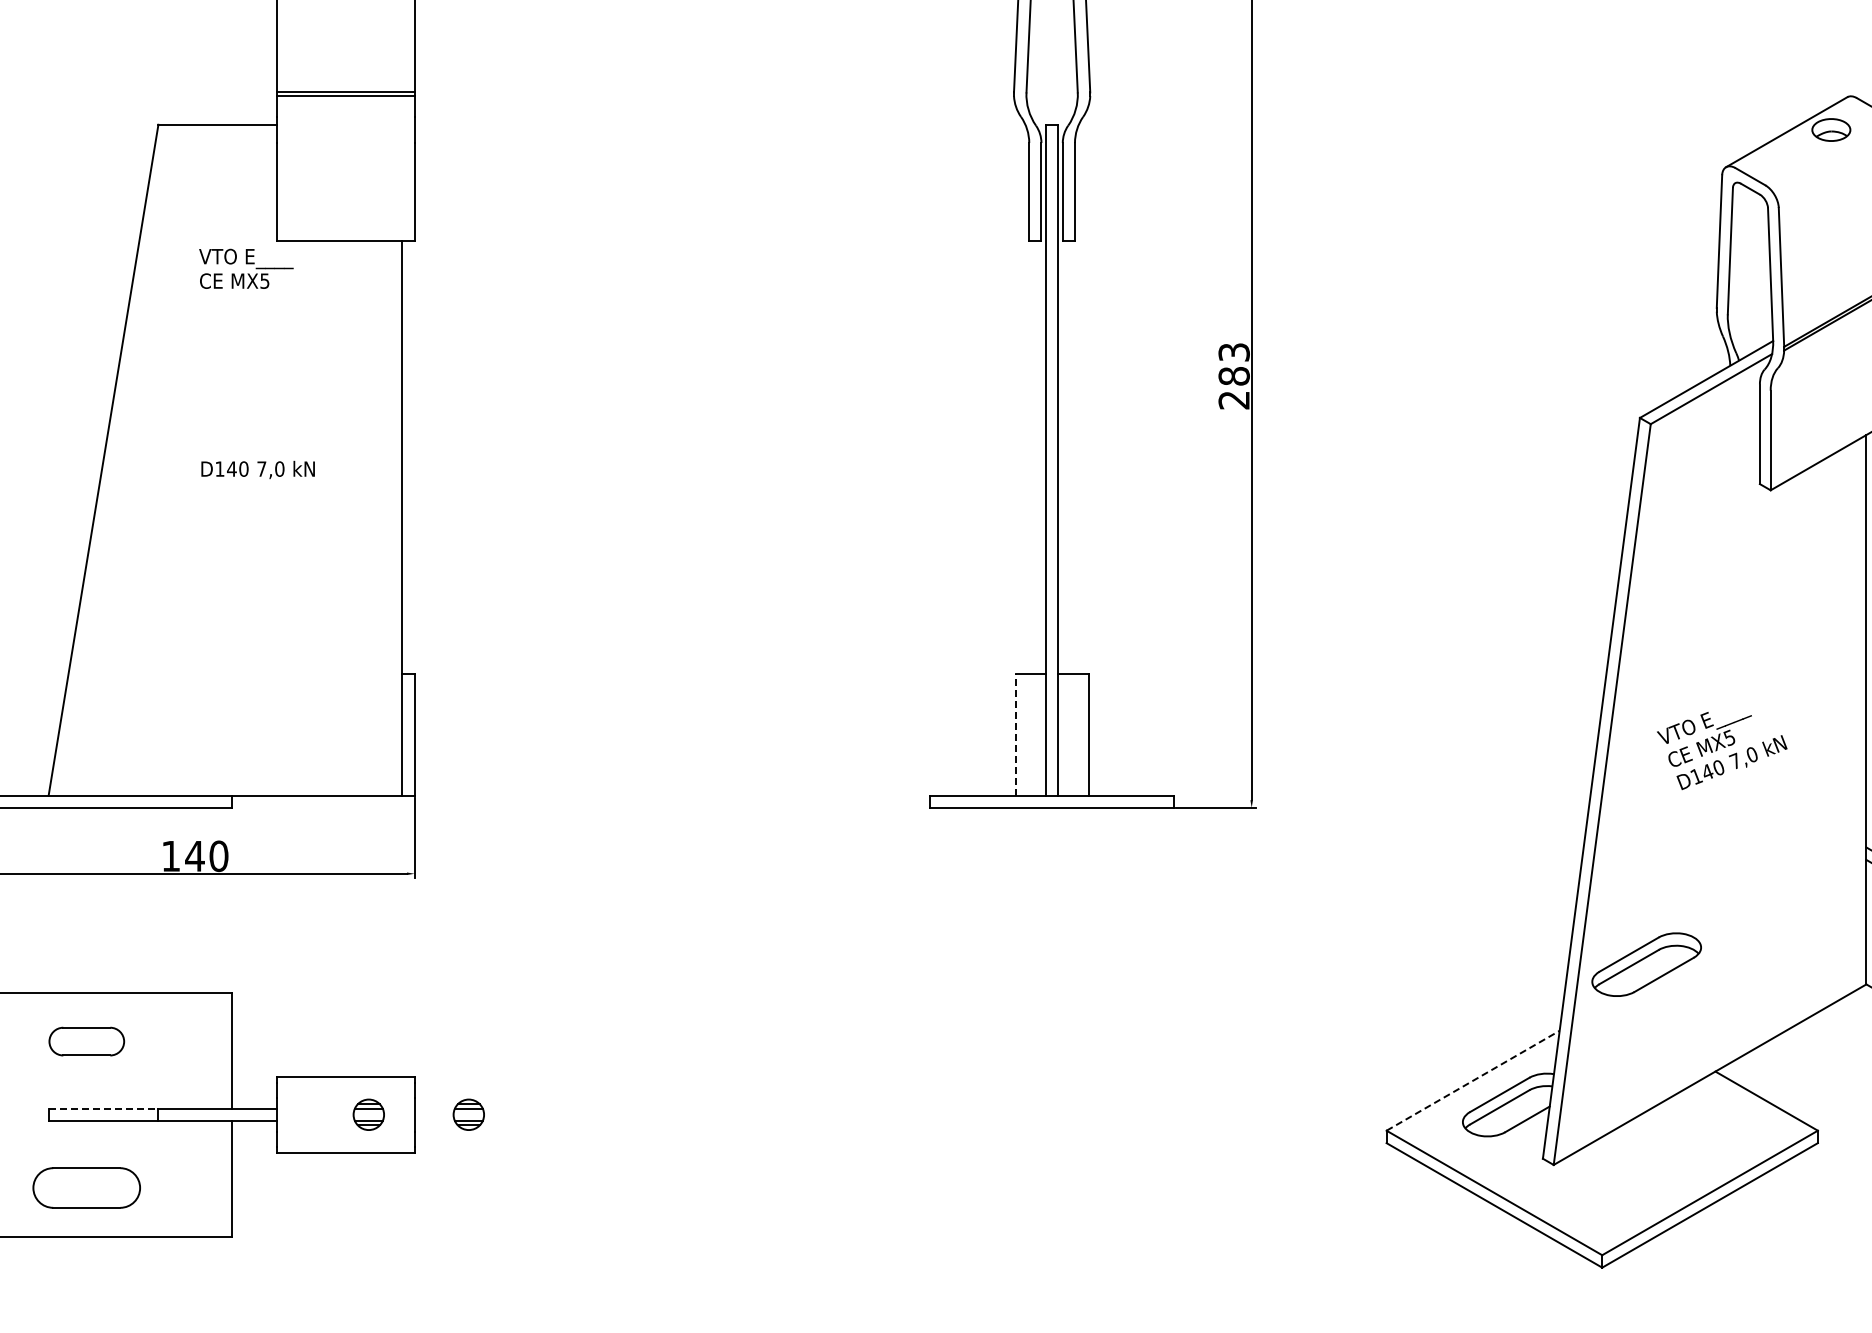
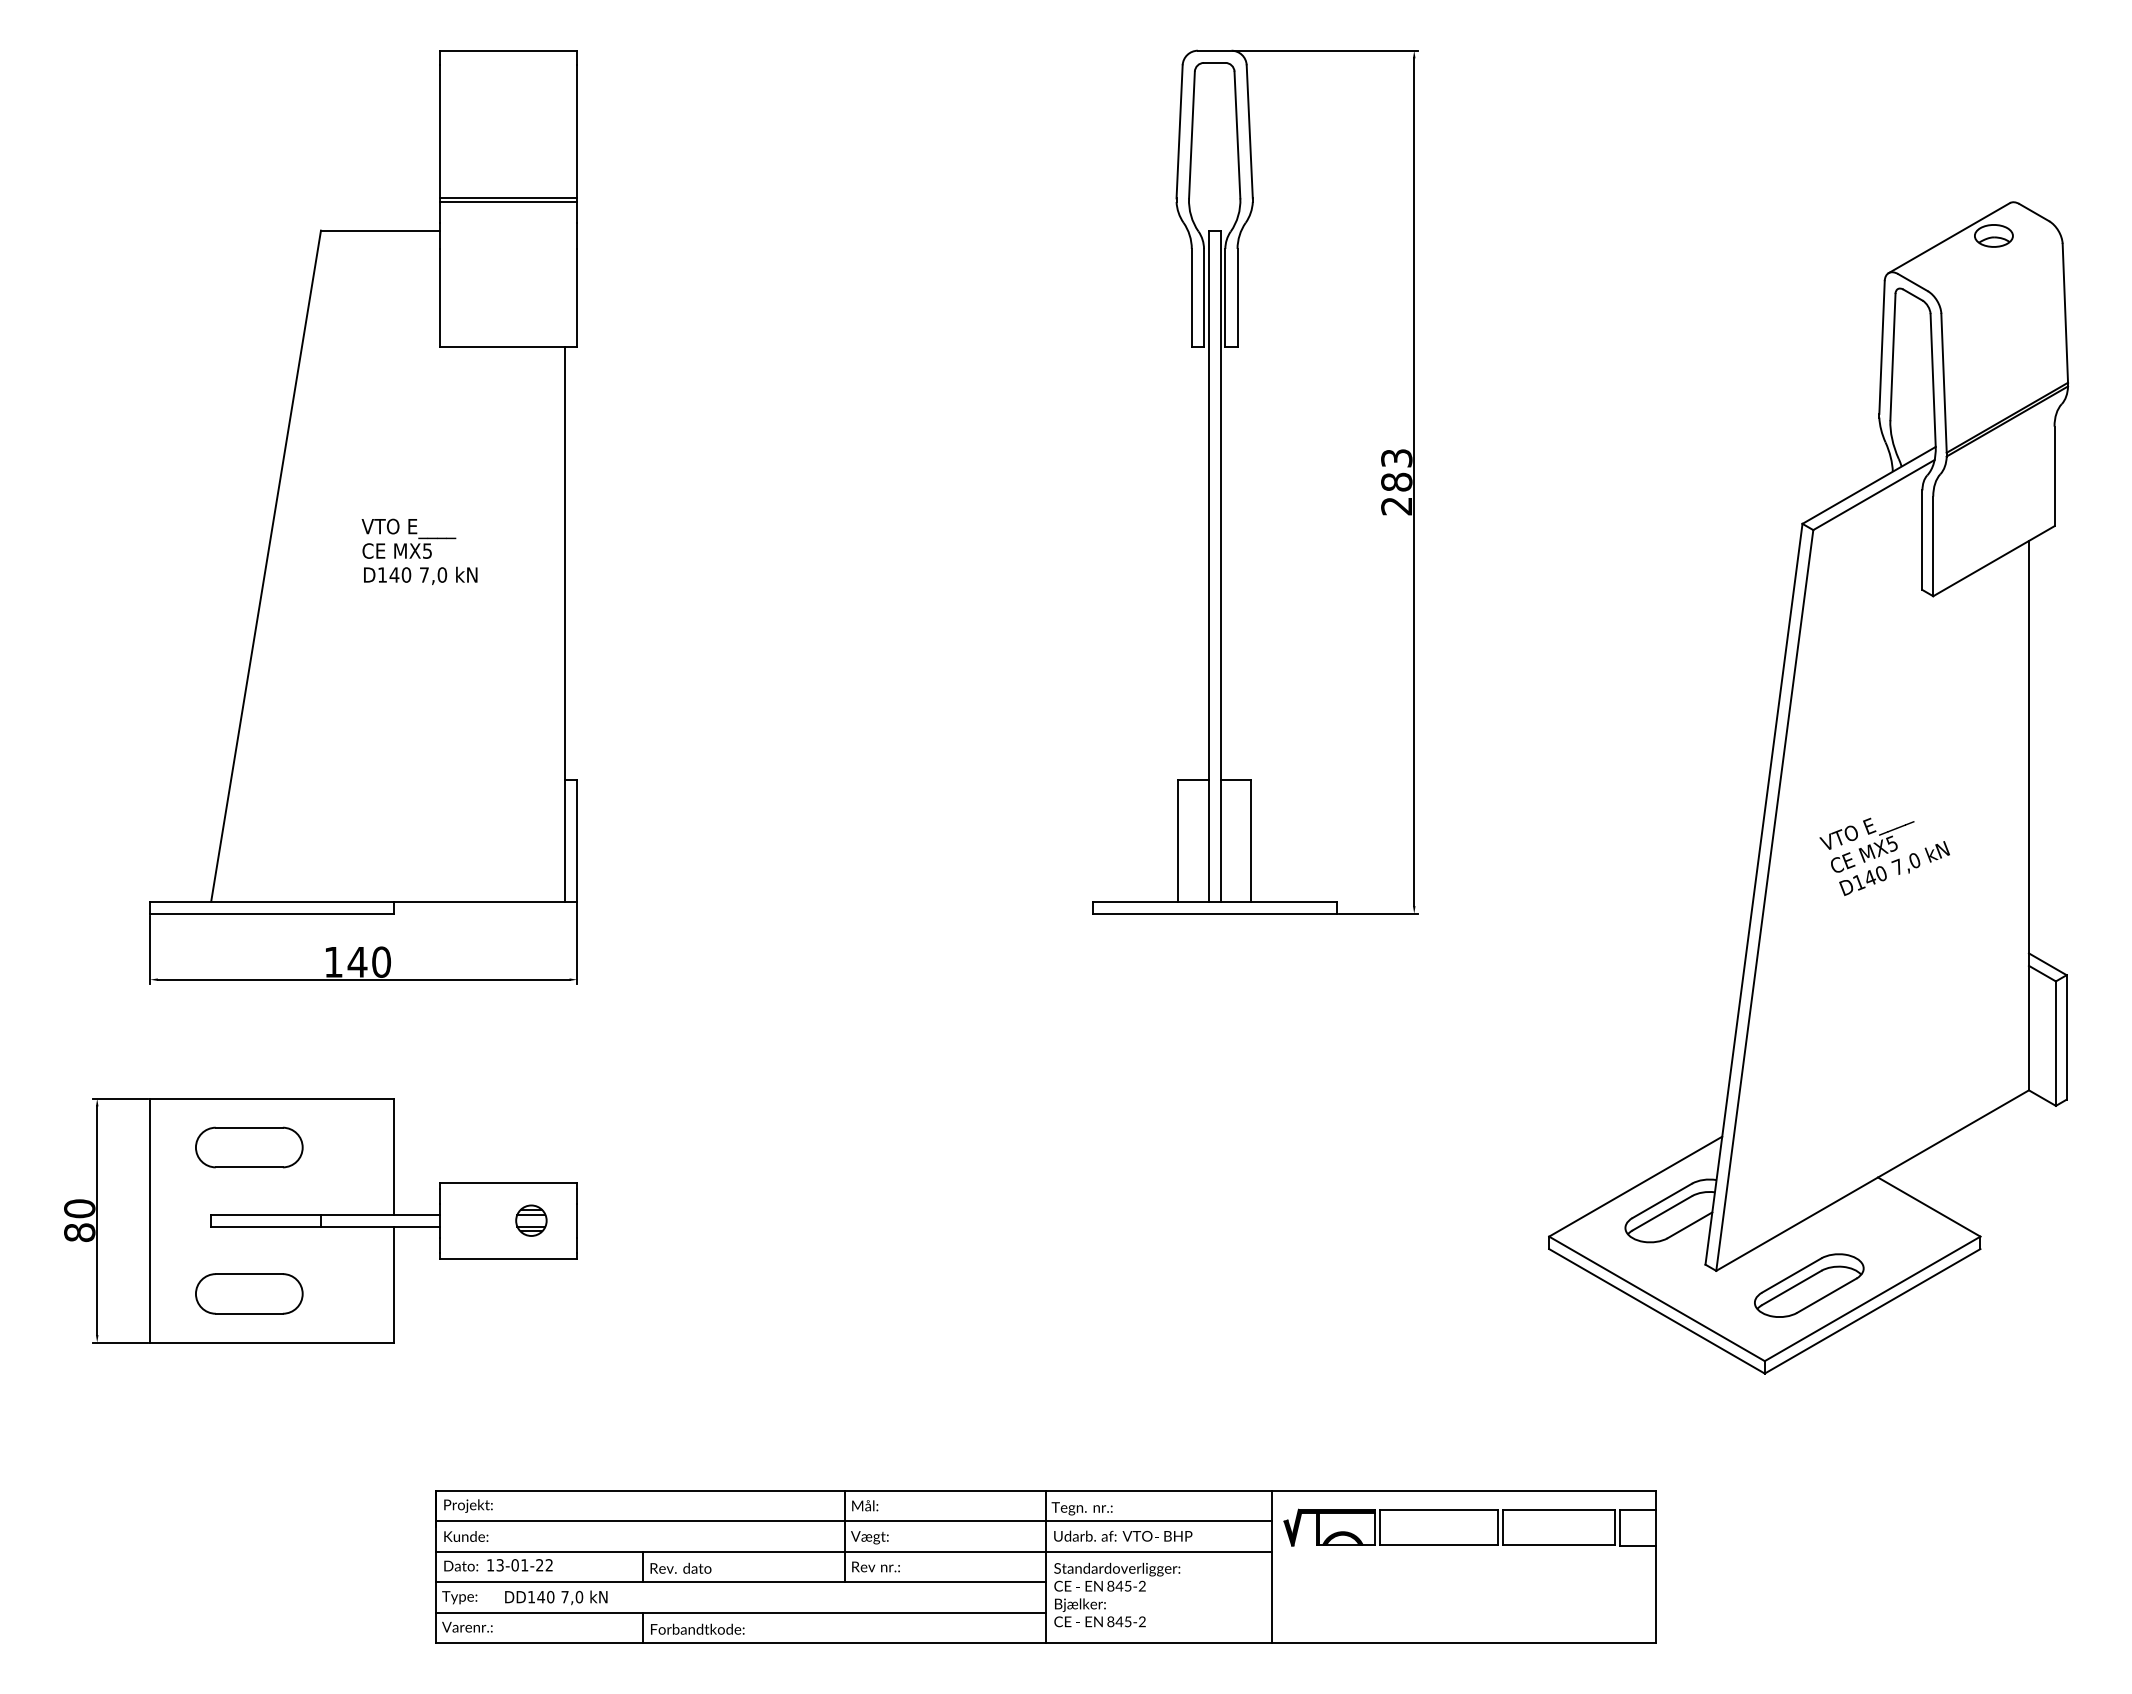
text: (245, 268) -> (408, 538), moved
line: (1015, 734) -> (1178, 840), dashed -> solid
part: (1646, 964) -> (1809, 1285), moved
part: (86, 1041) -> (249, 1147), size x1.43
line: (1472, 1080) -> (1635, 1186), dashed -> solid
line: (103, 1108) -> (266, 1214), dashed -> solid
part: (468, 1114) -> (631, 1220), removed

